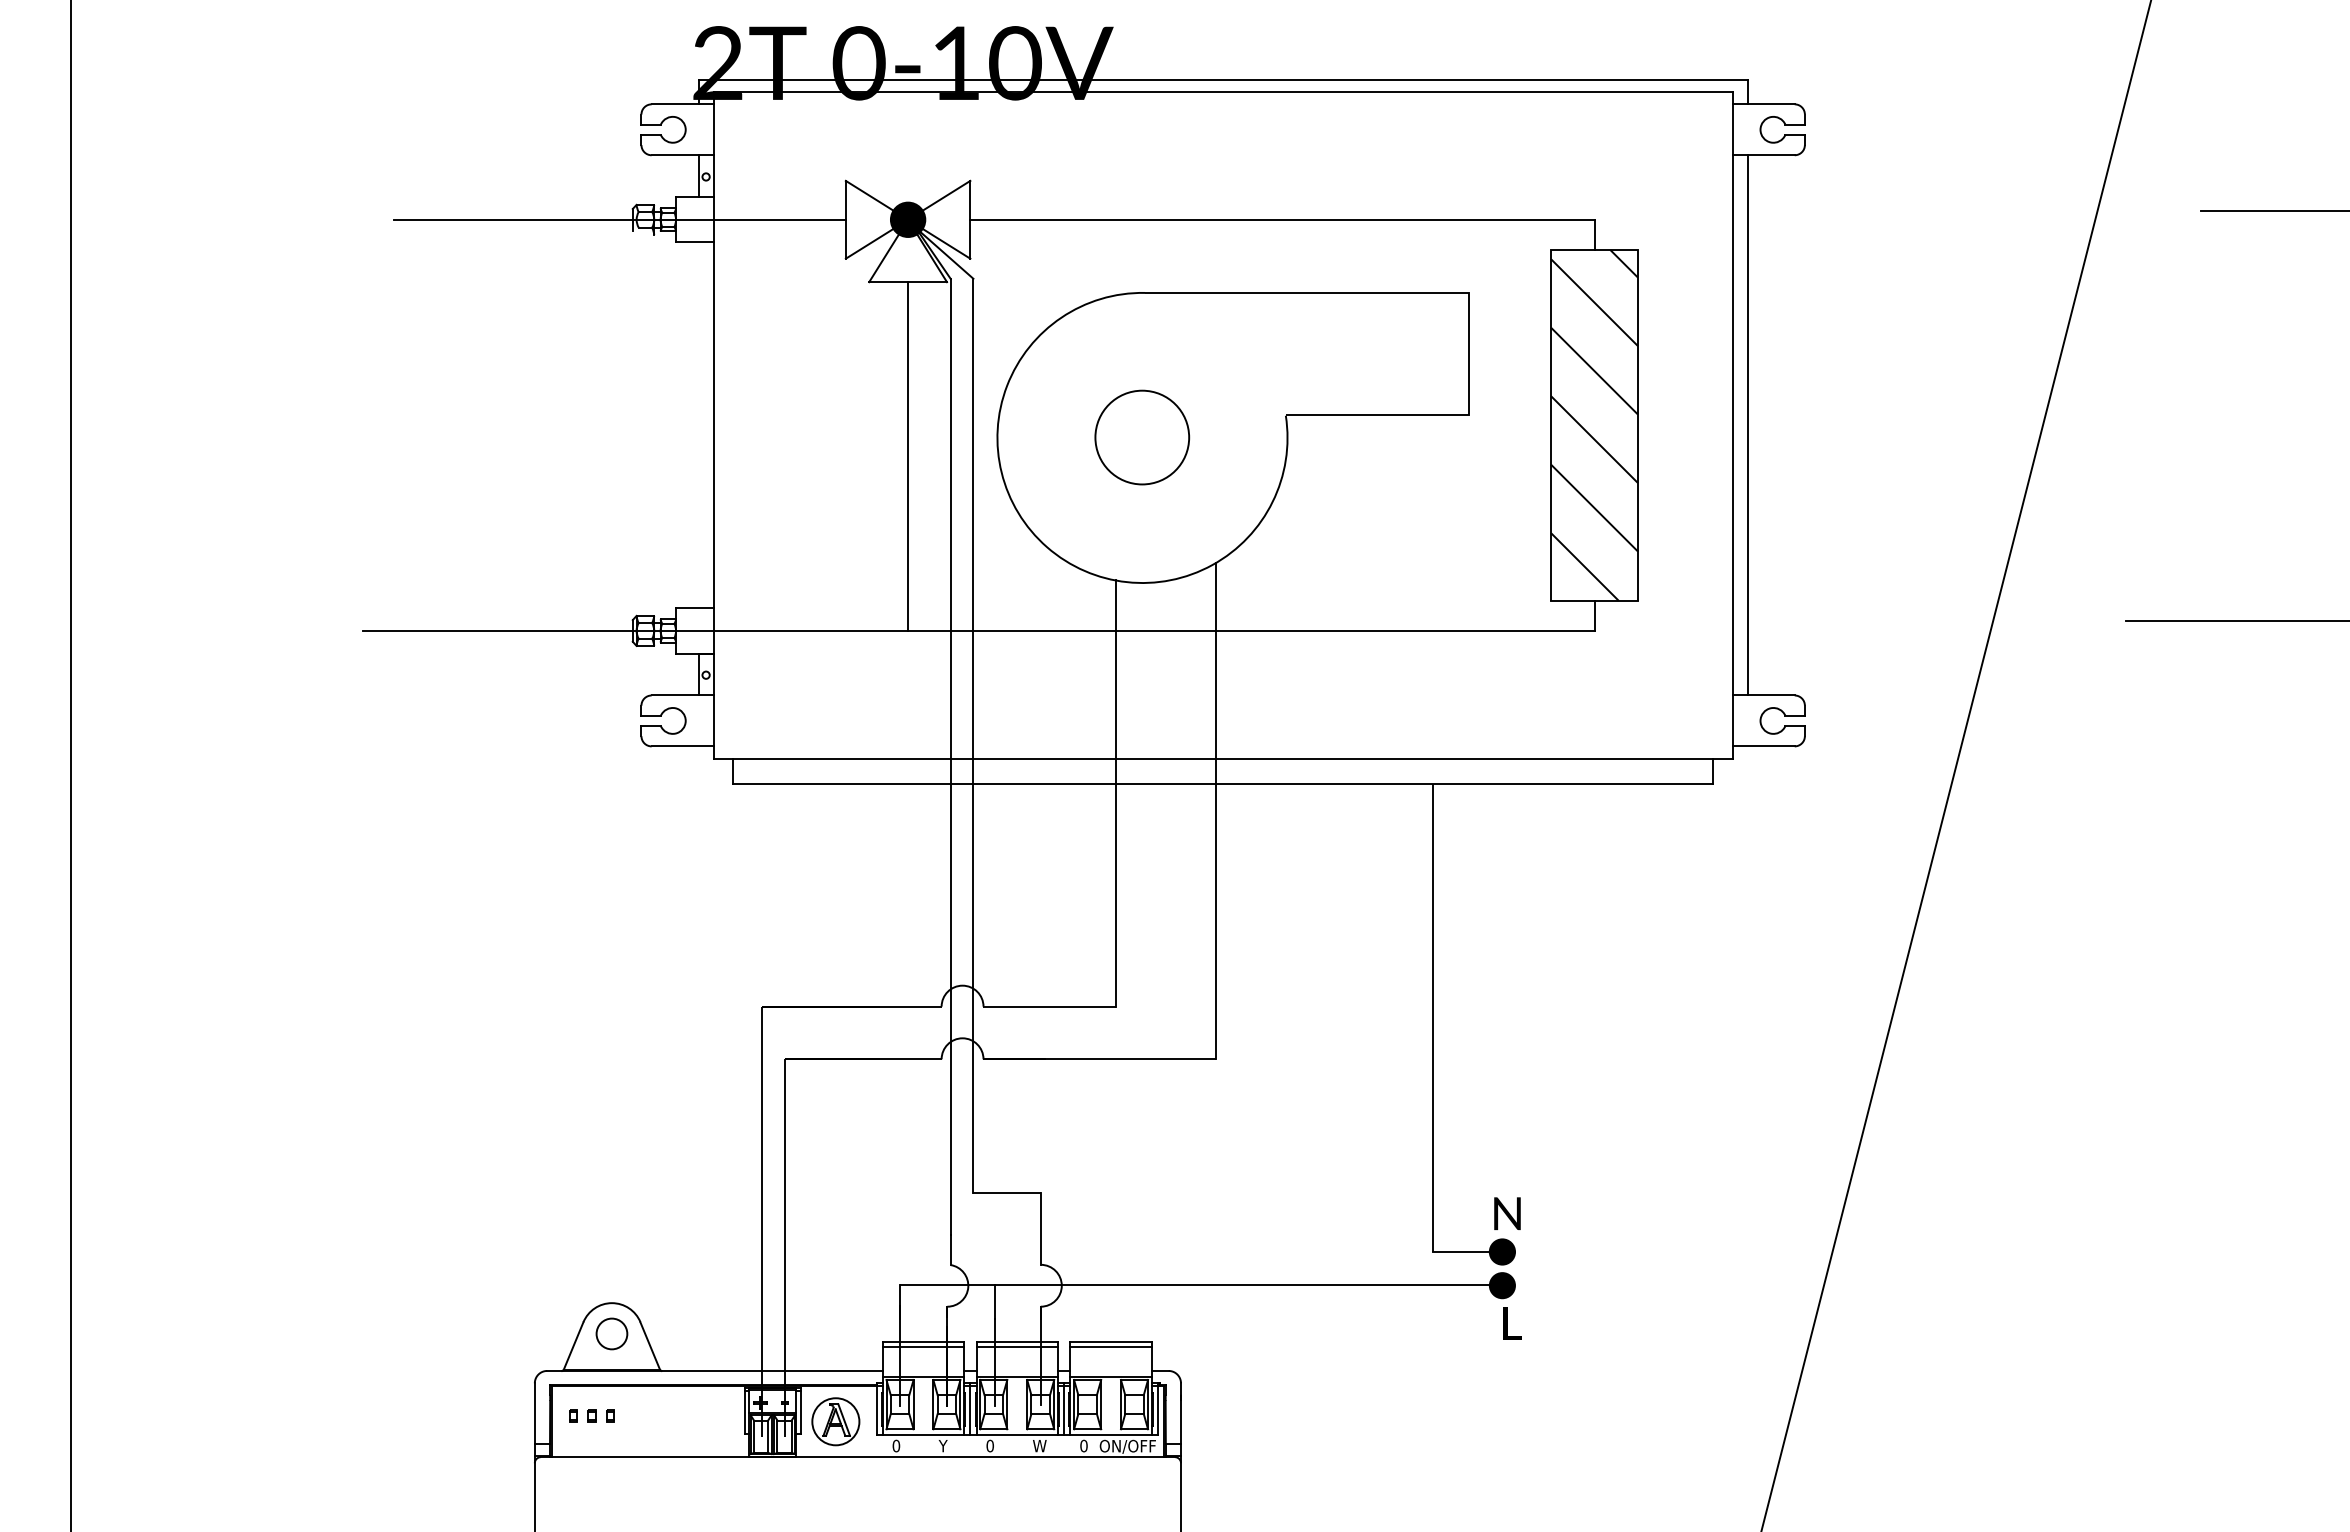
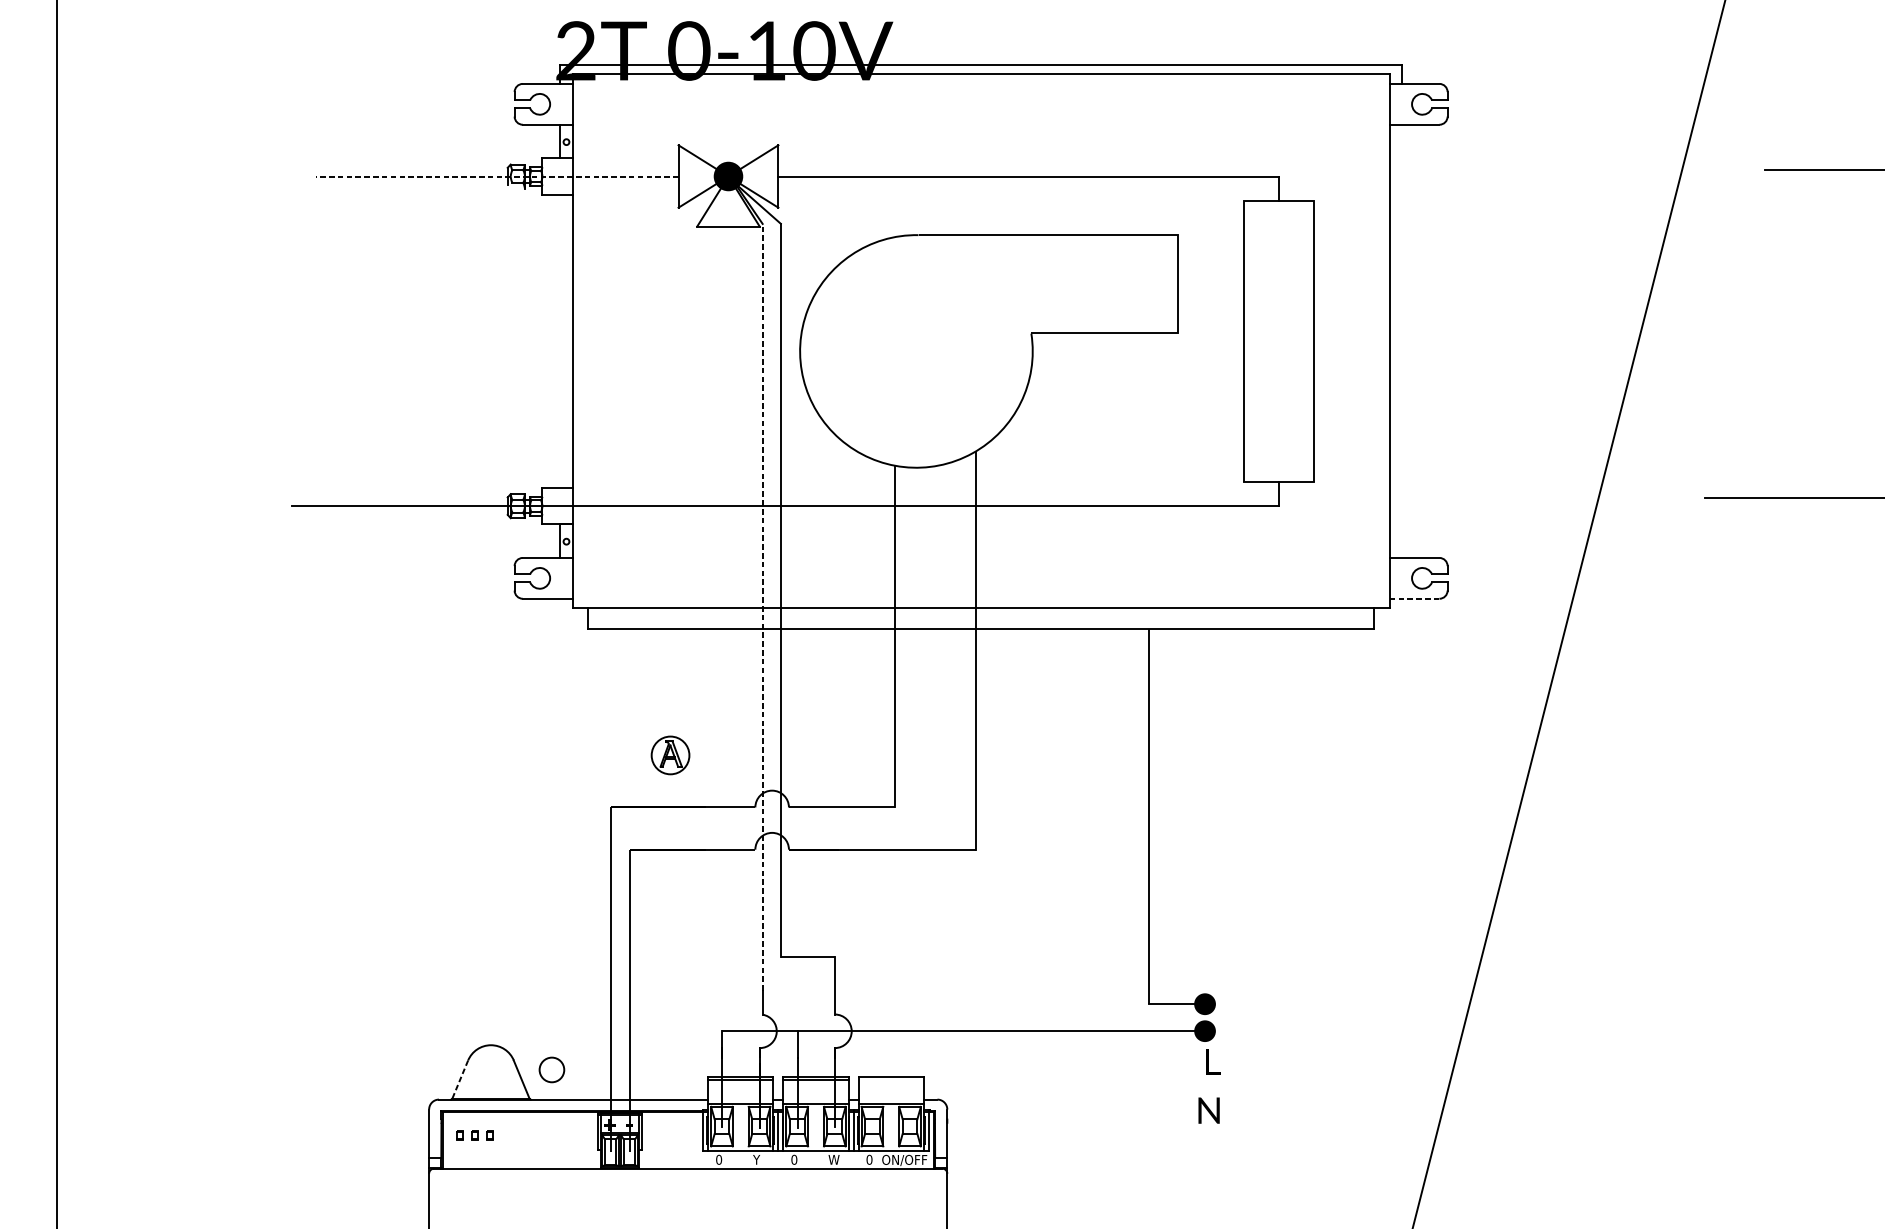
line: (619, 219) -> (497, 176), solid -> dashed
hatch: (1594, 424) -> (1278, 340), removed
line: (1747, 425) -> (1401, 341), removed
circle: (1142, 437) -> (916, 351), removed
line: (908, 456) -> (728, 366), removed
line: (1763, 746) -> (1414, 598), solid -> dashed
line: (950, 756) -> (762, 606), solid -> dashed
text: (1507, 1213) -> (1209, 1110), moved
circle: (611, 1333) -> (551, 1069), moved
line: (573, 1346) -> (460, 1080), solid -> dashed
line: (1110, 1346) -> (890, 1080), removed
part: (835, 1421) -> (670, 755), moved

